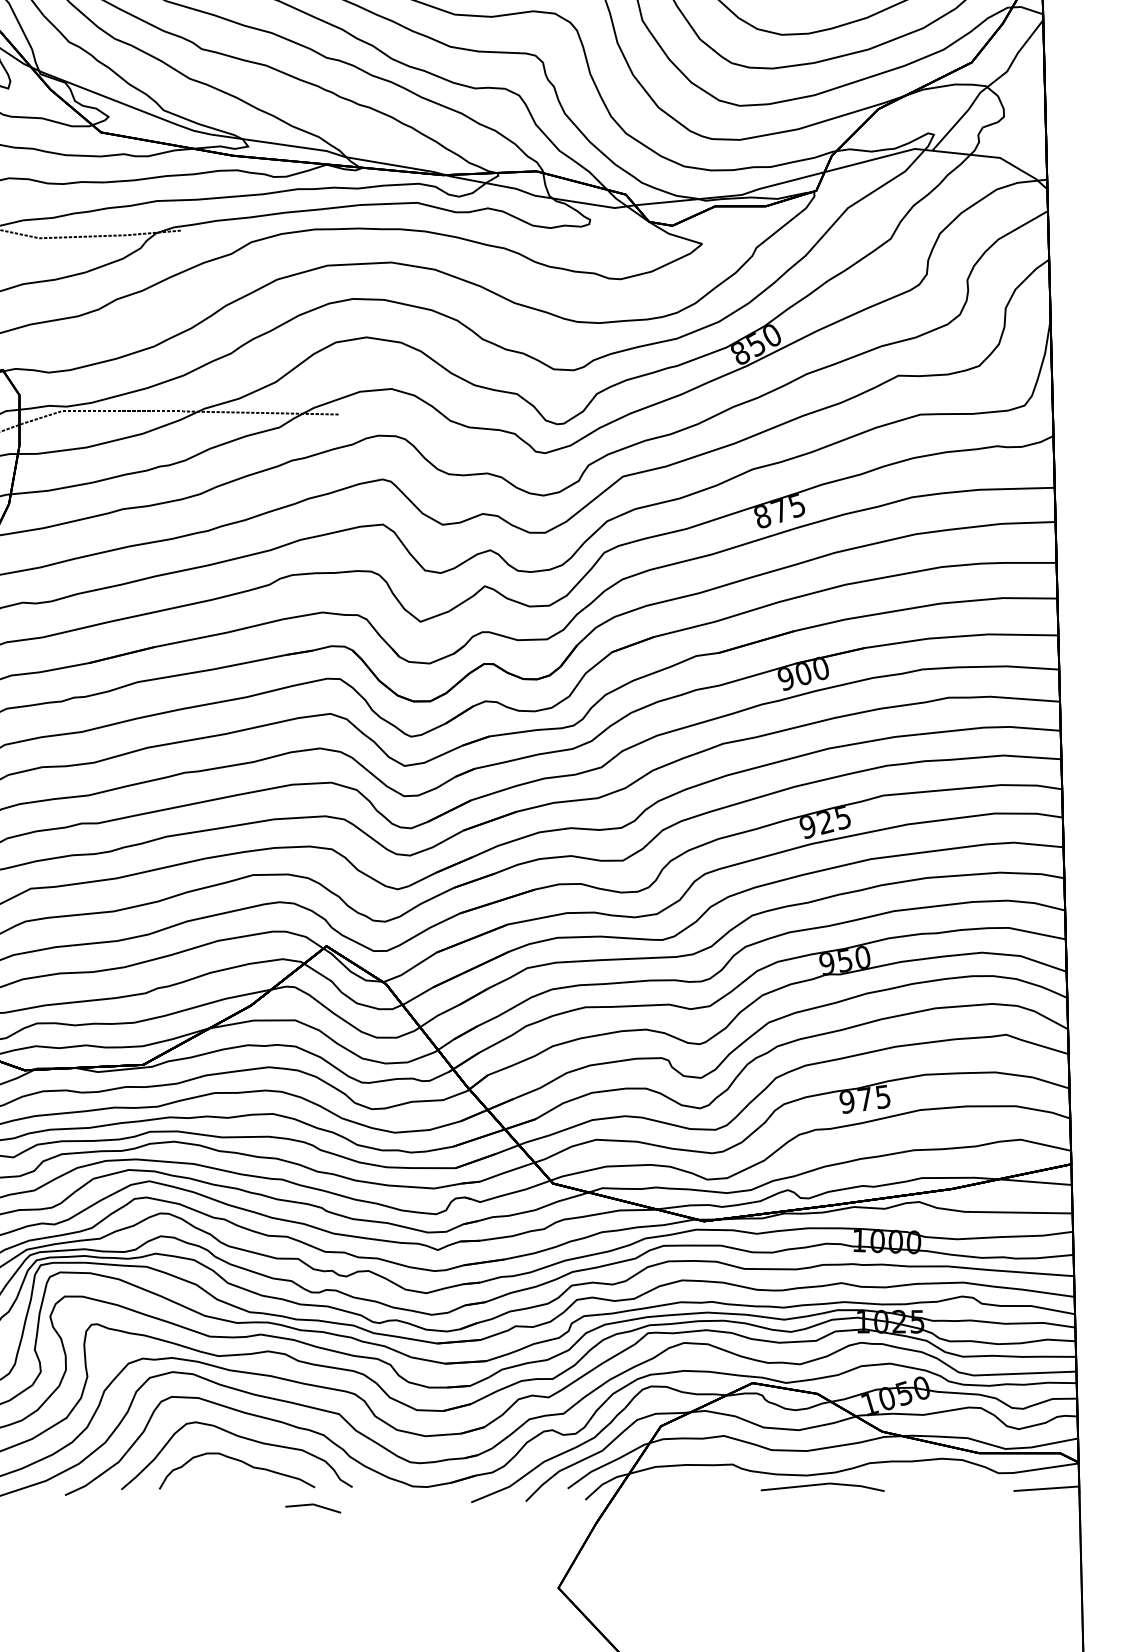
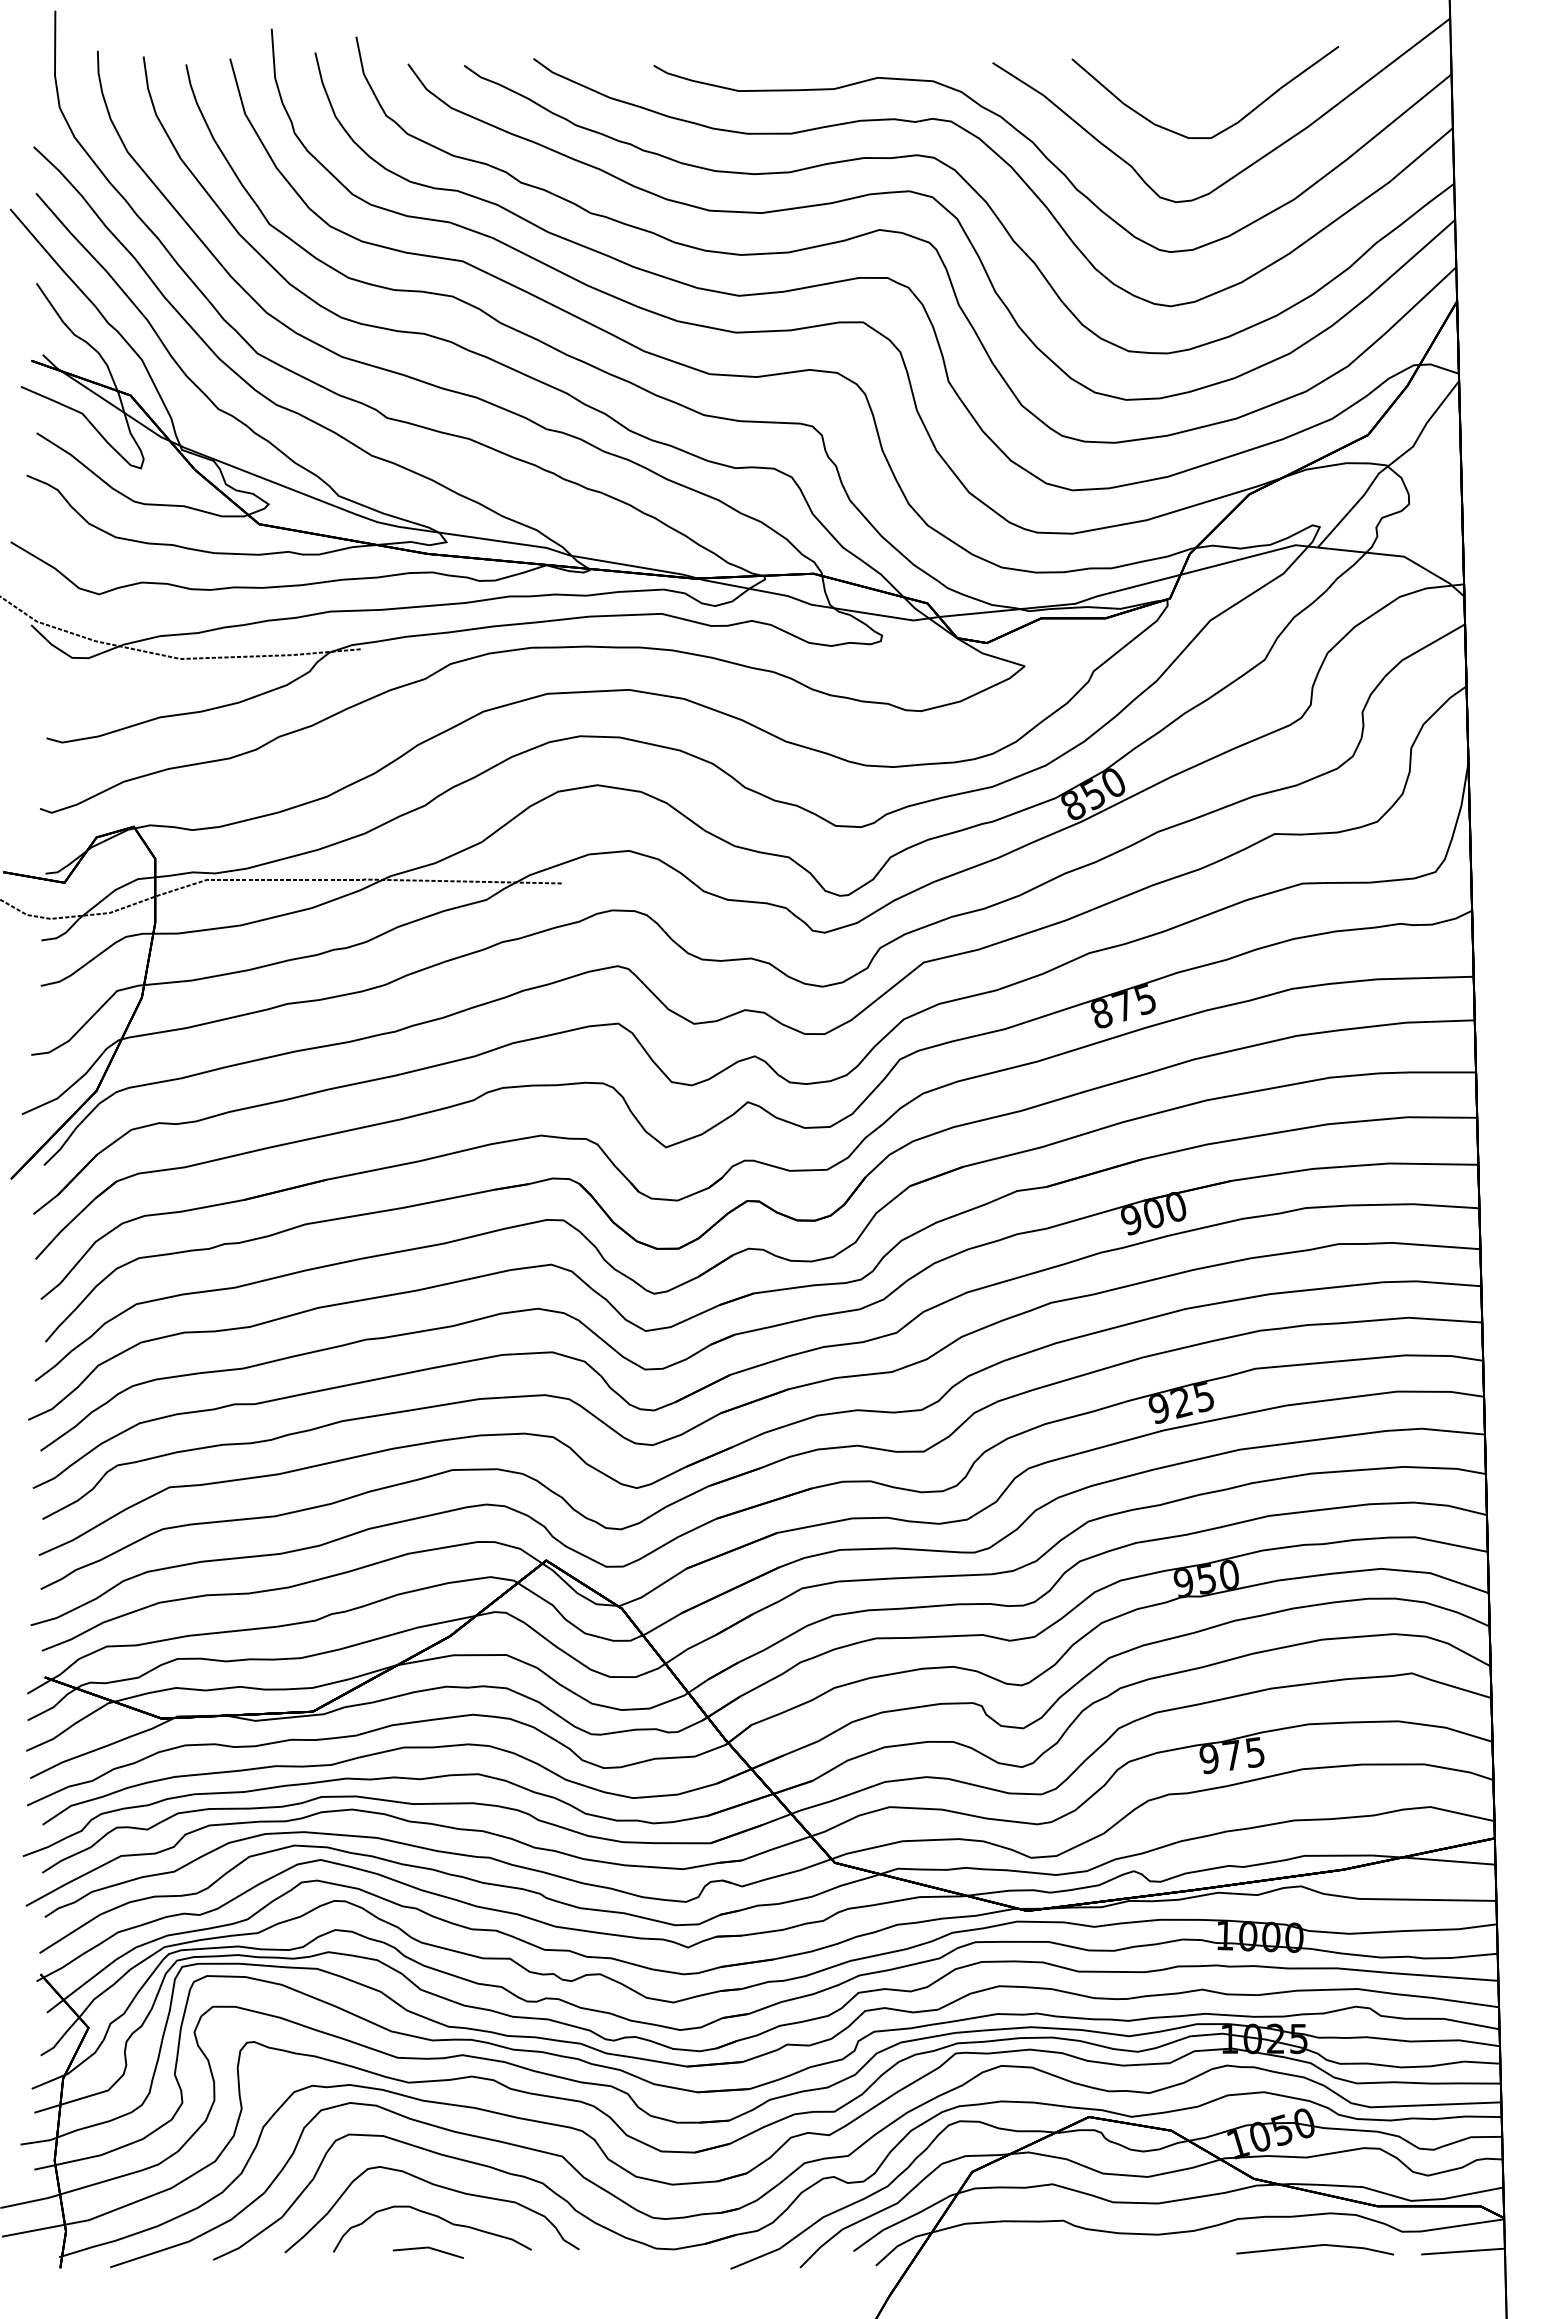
line: (822, 1484) -> (1315, 2246), moved
line: (312, 1505) -> (427, 2248), moved

